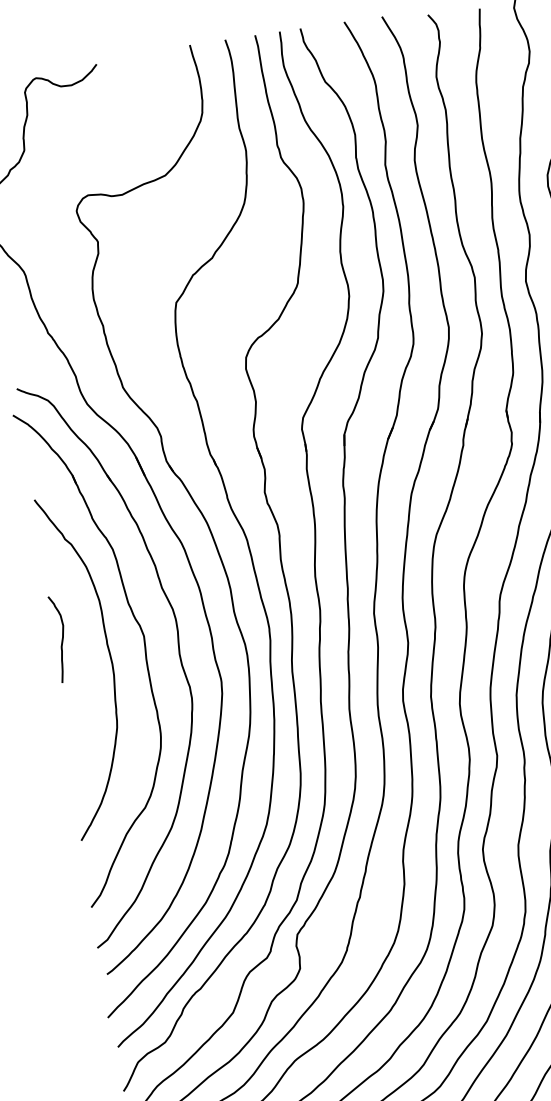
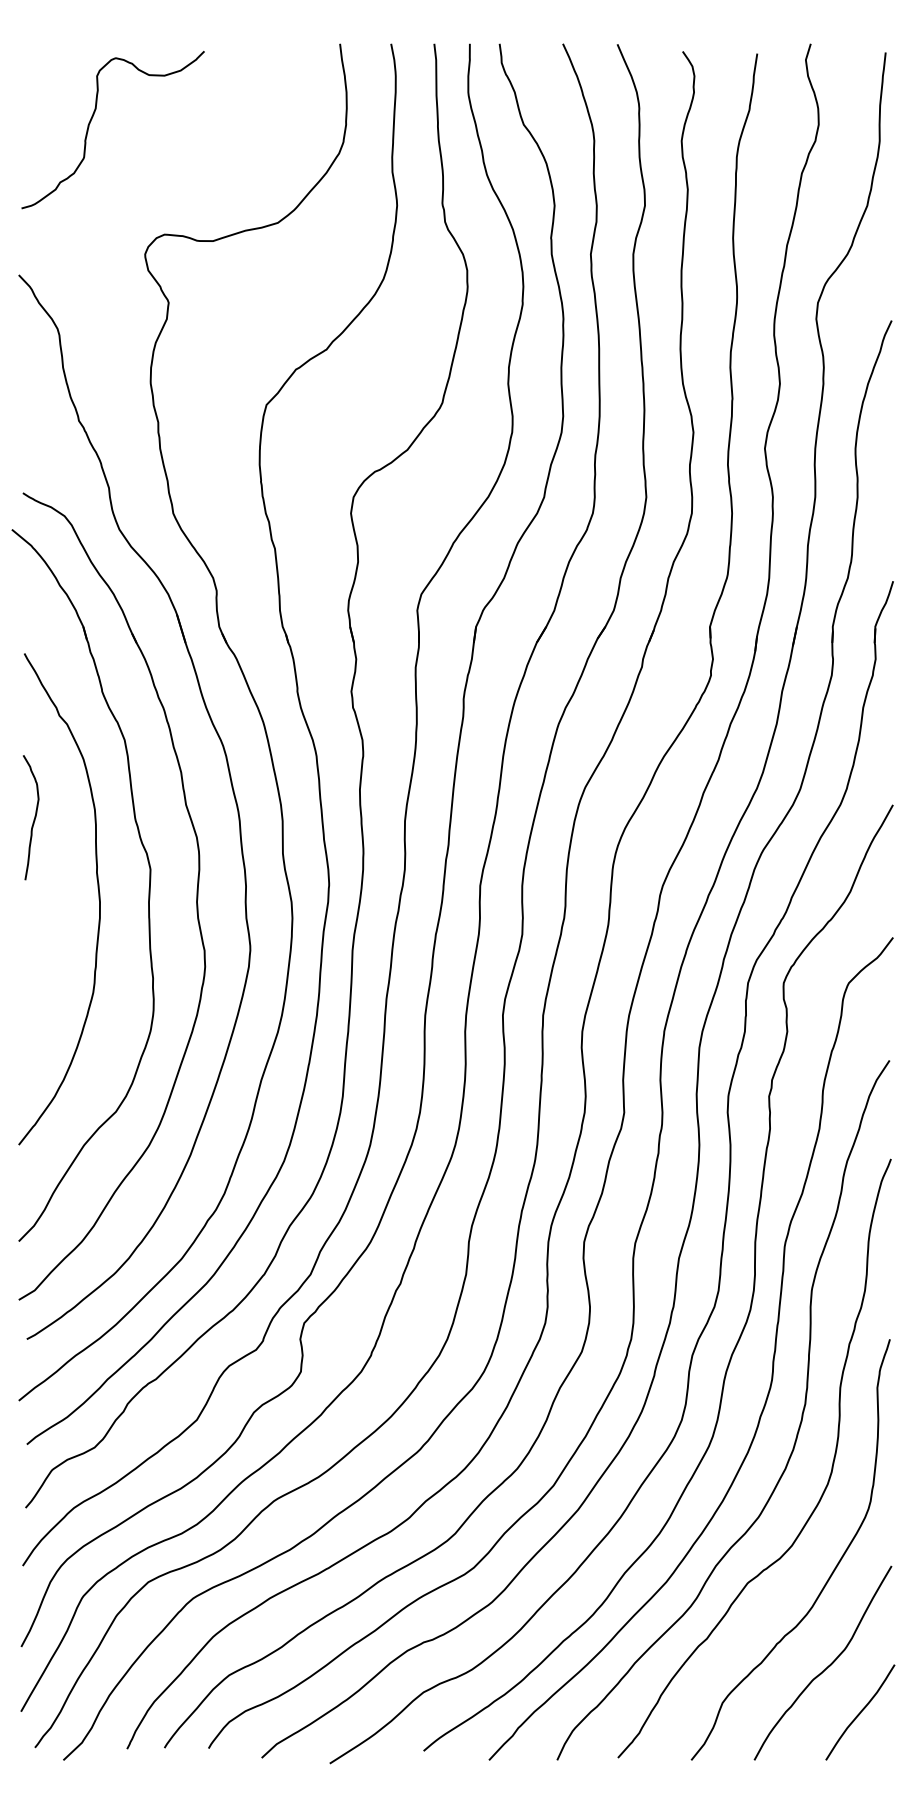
curve: (61, 640) -> (33, 819), moved

